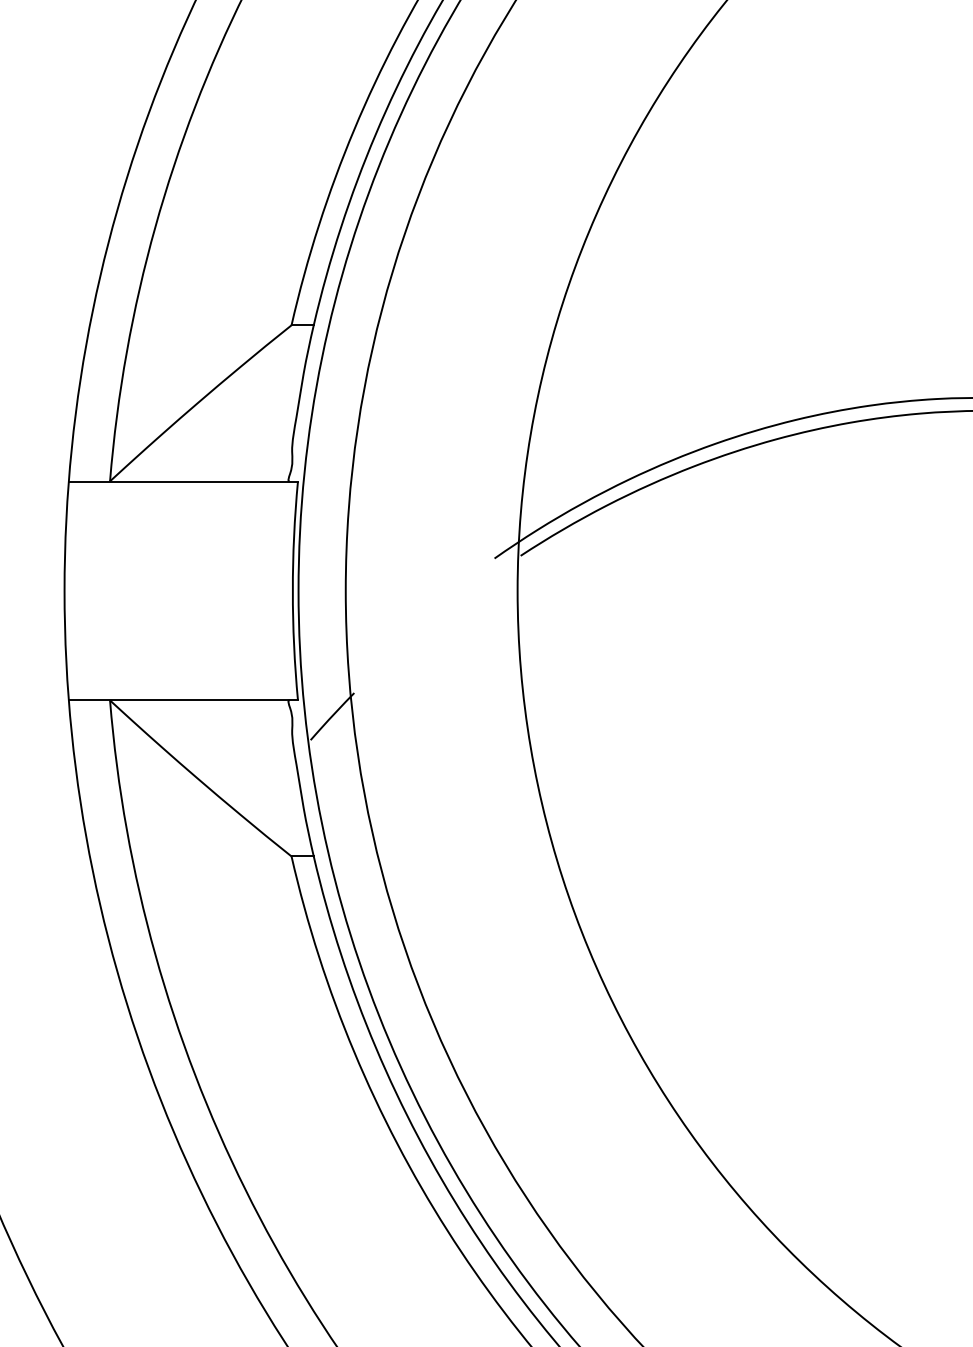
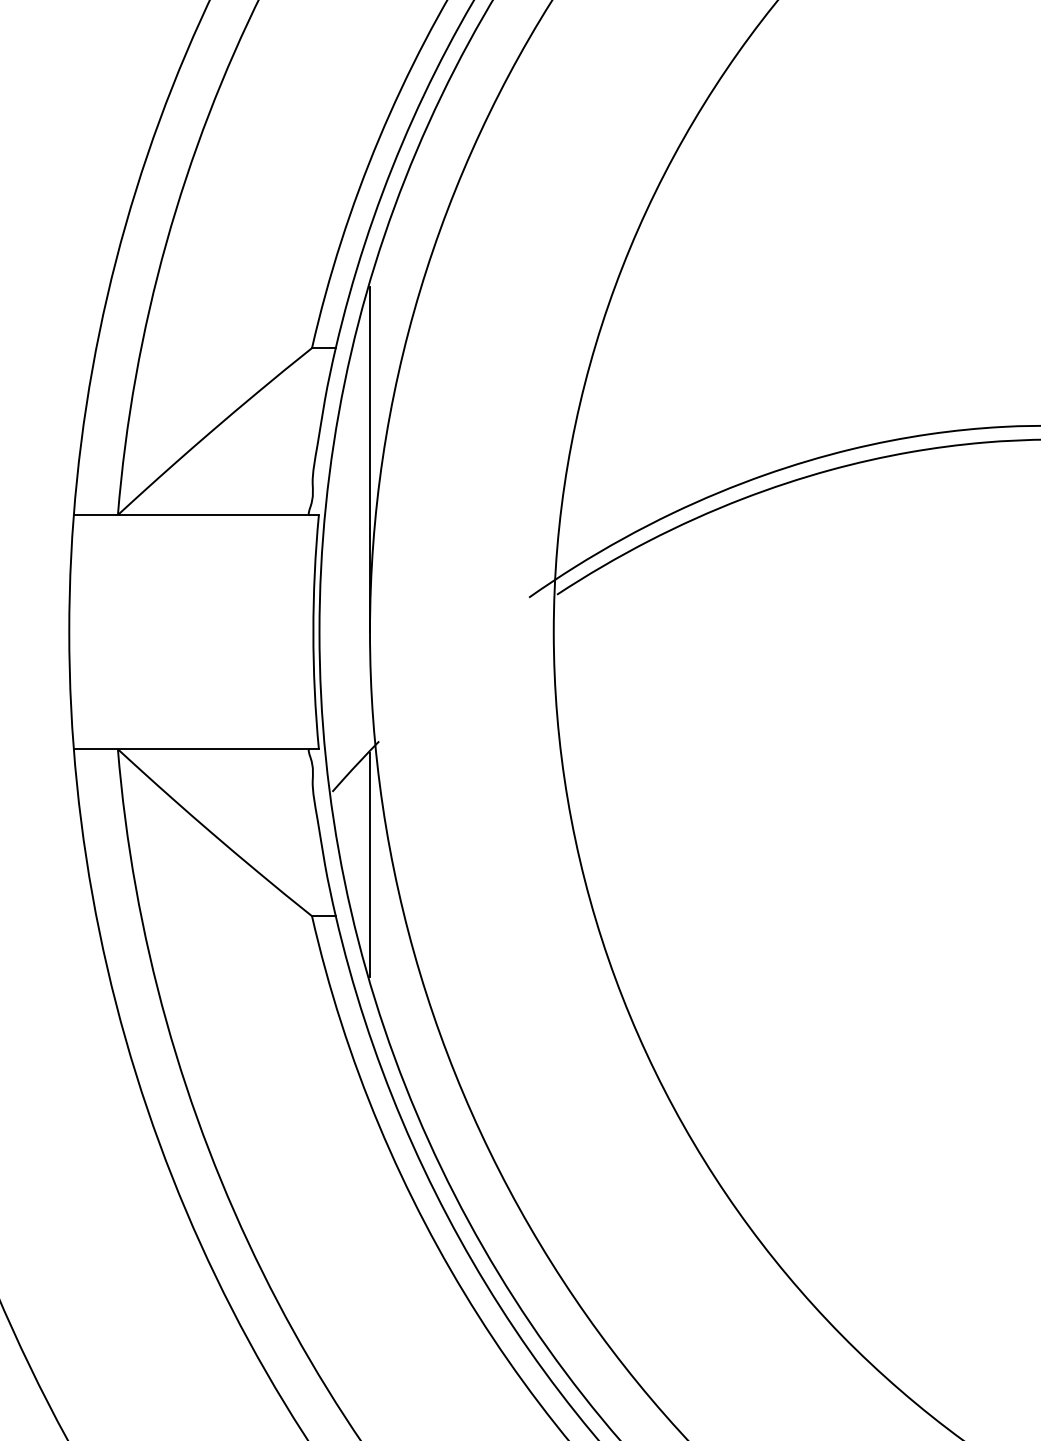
line: (346, 429) -> (370, 459), added
line: (346, 808) -> (370, 864), added

